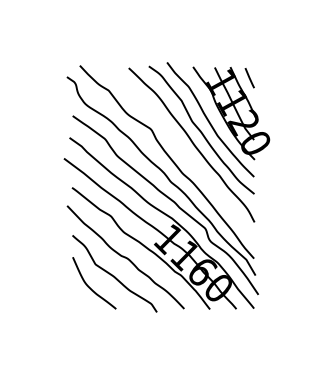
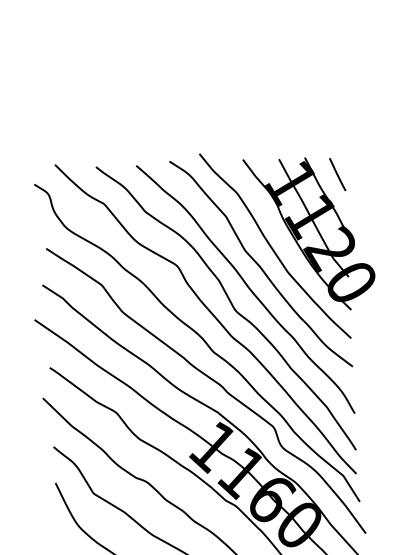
curve: (182, 154) -> (230, 305), added

